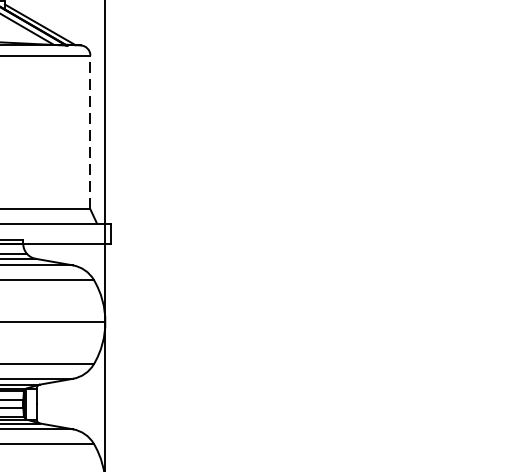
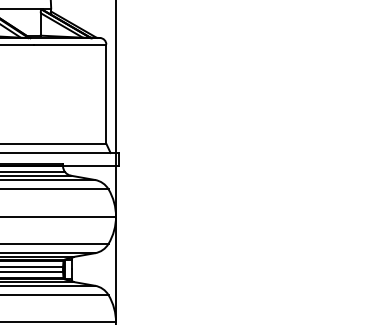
line: (90, 132) -> (106, 94), dashed -> solid

